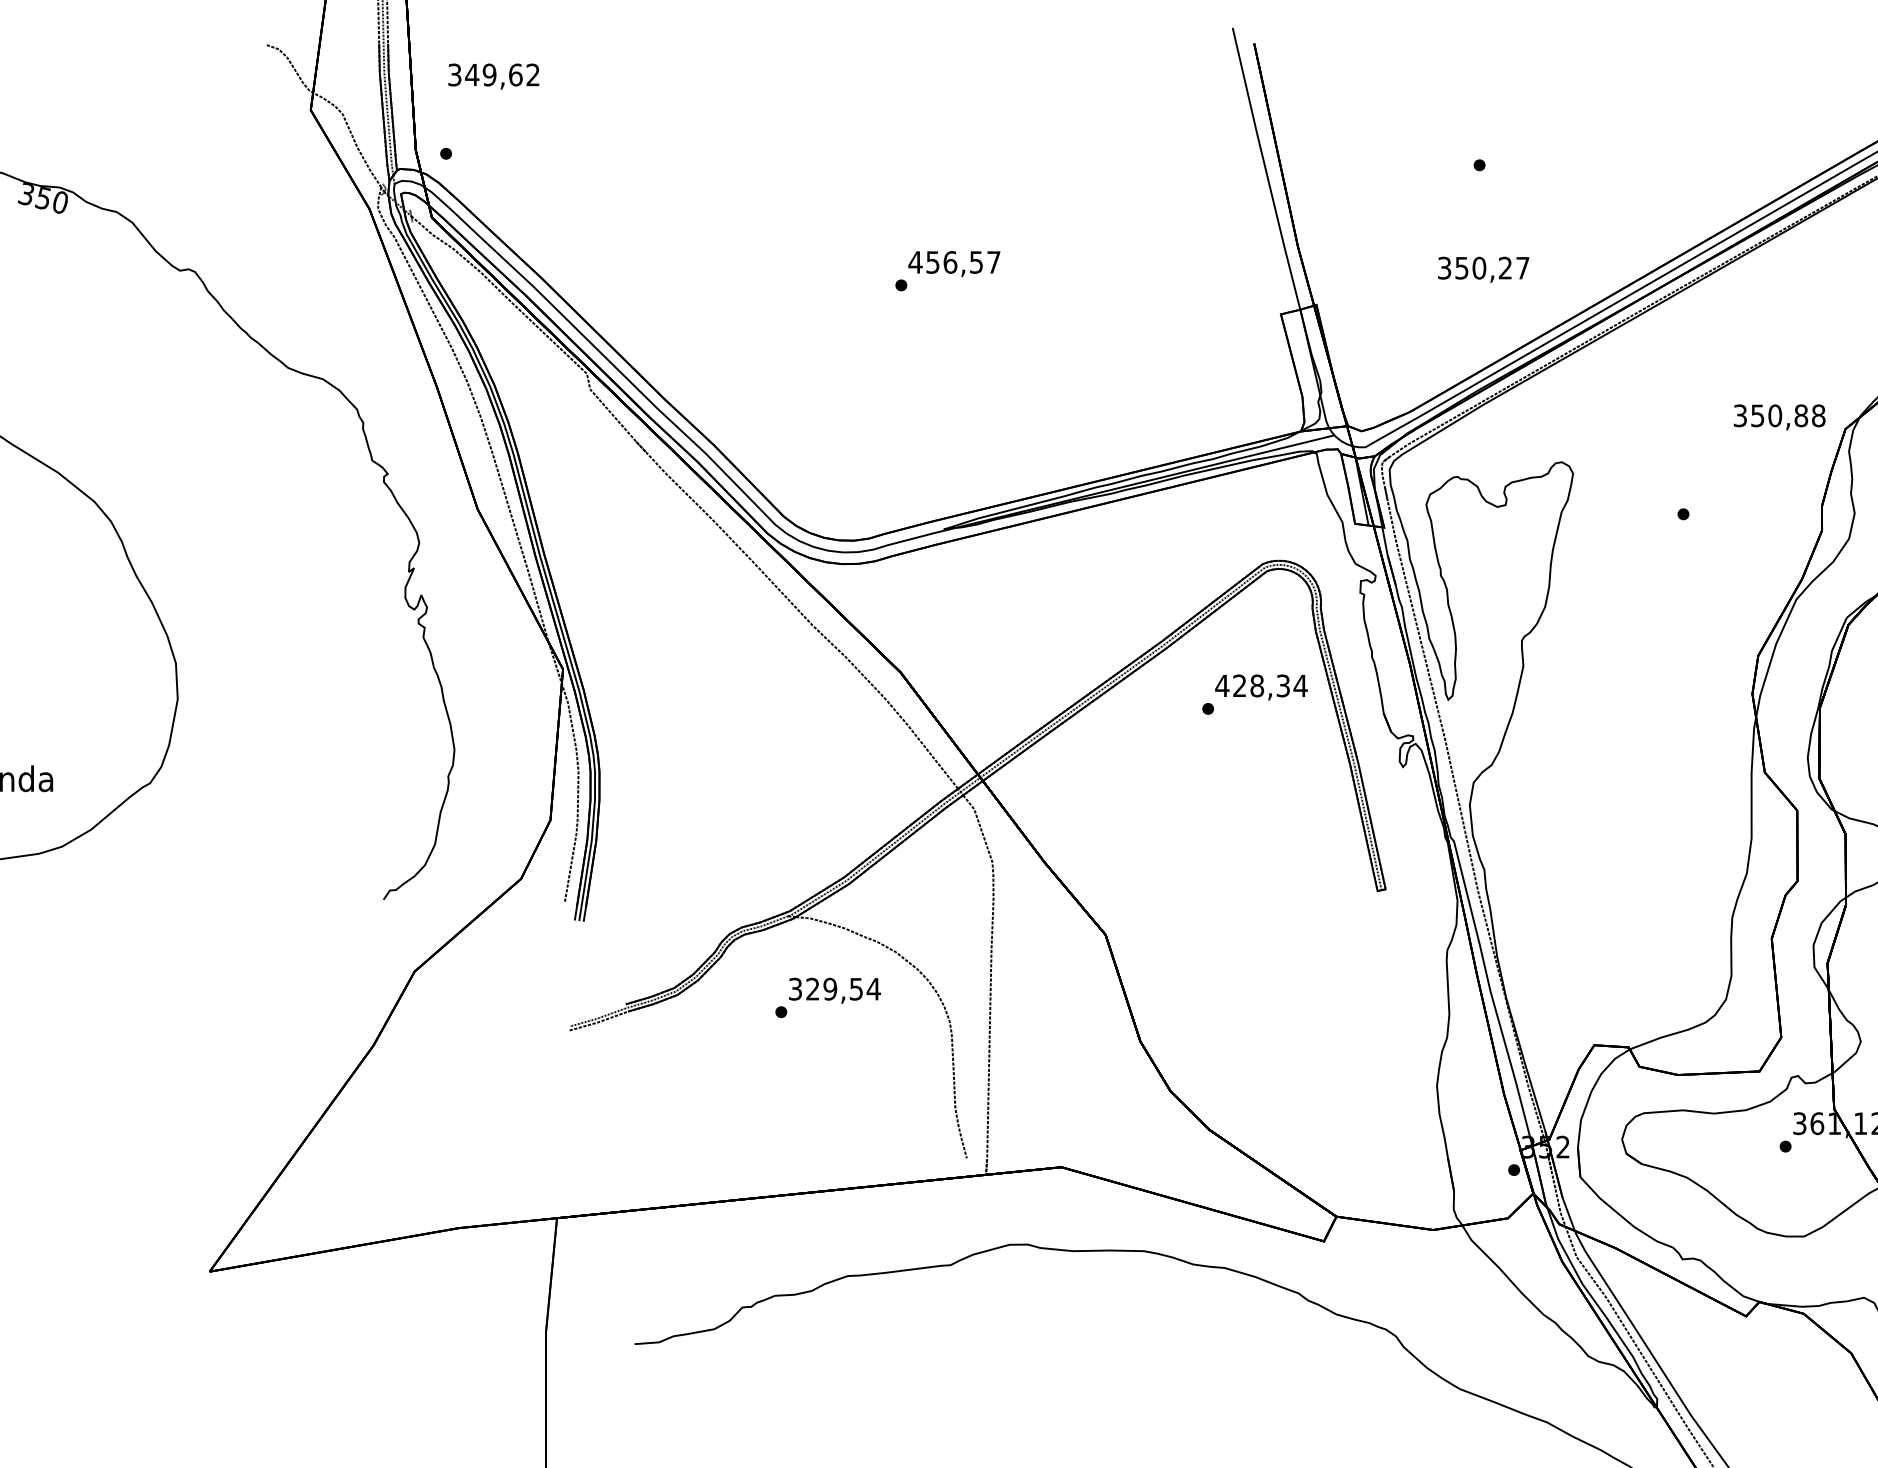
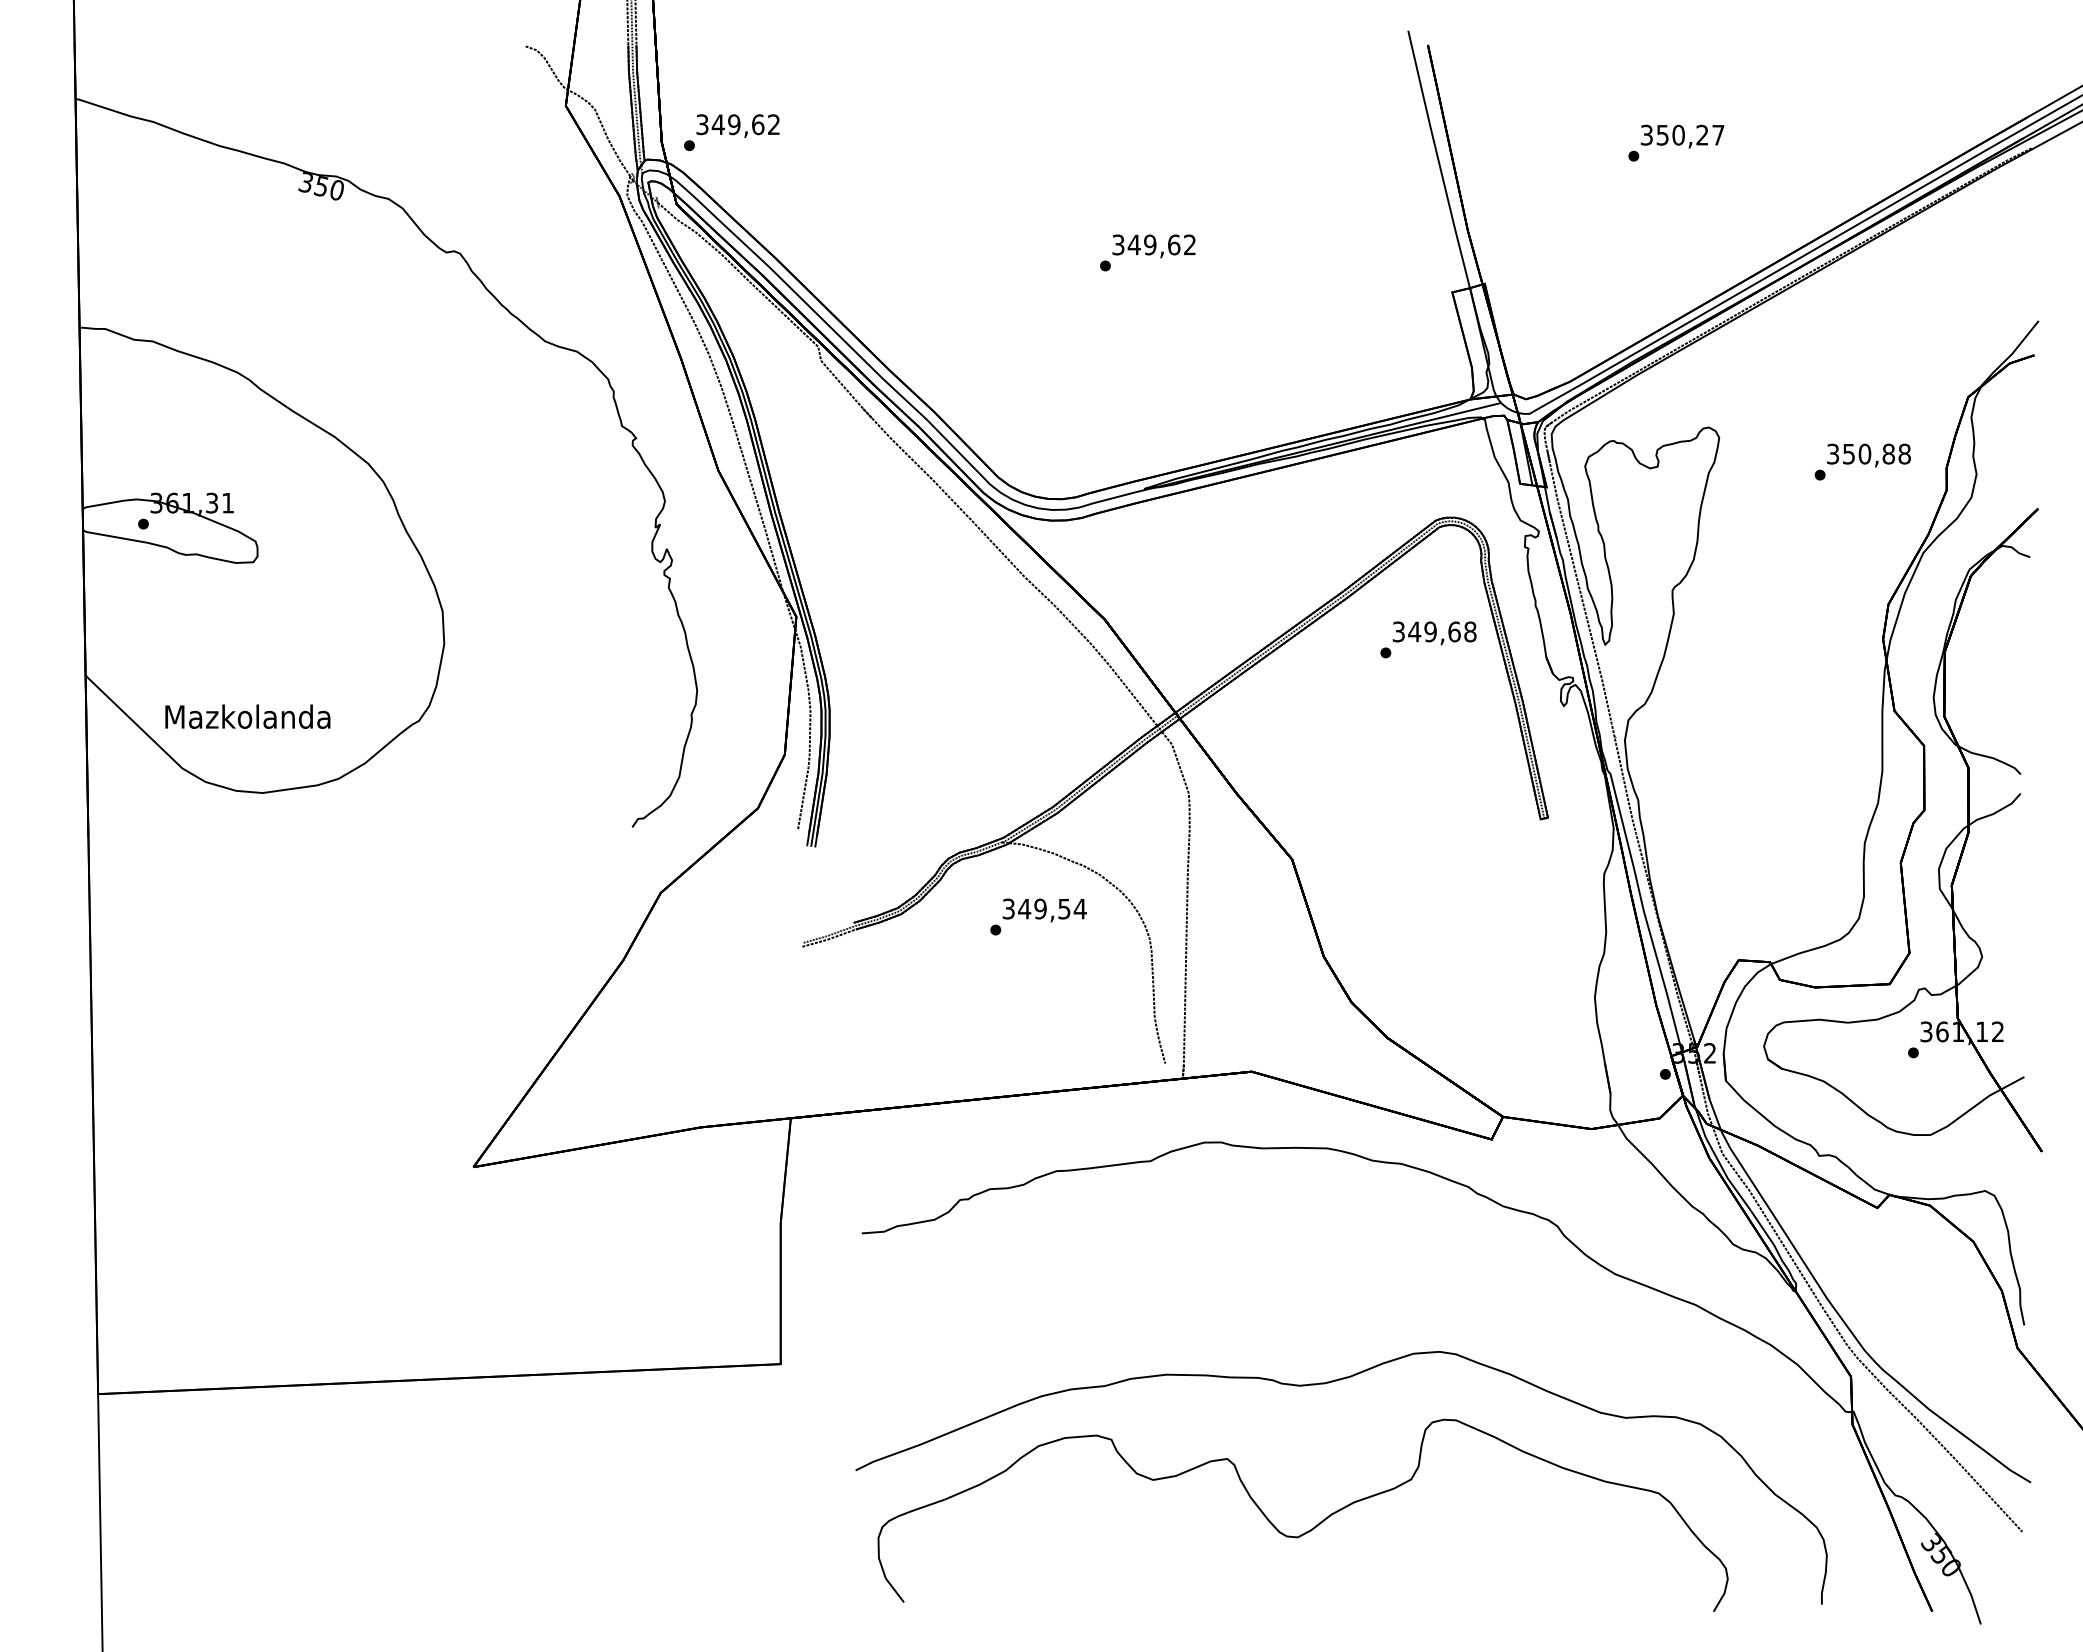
text: (493, 75) -> (737, 125), moved
text: (953, 261) -> (1153, 244), 456,57 -> 349,62
text: (1483, 269) -> (1682, 136), moved
text: (1779, 417) -> (1868, 455), moved
text: (1261, 685) -> (1434, 631), 428,34 -> 349,68
text: (812, 988) -> (1024, 908), 329,54 -> 349,54

